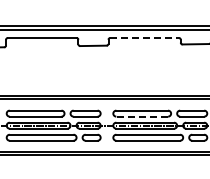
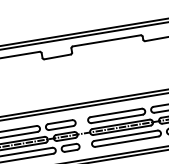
line: (145, 37) -> (107, 40), dashed -> solid
line: (142, 116) -> (117, 118), dashed -> solid

